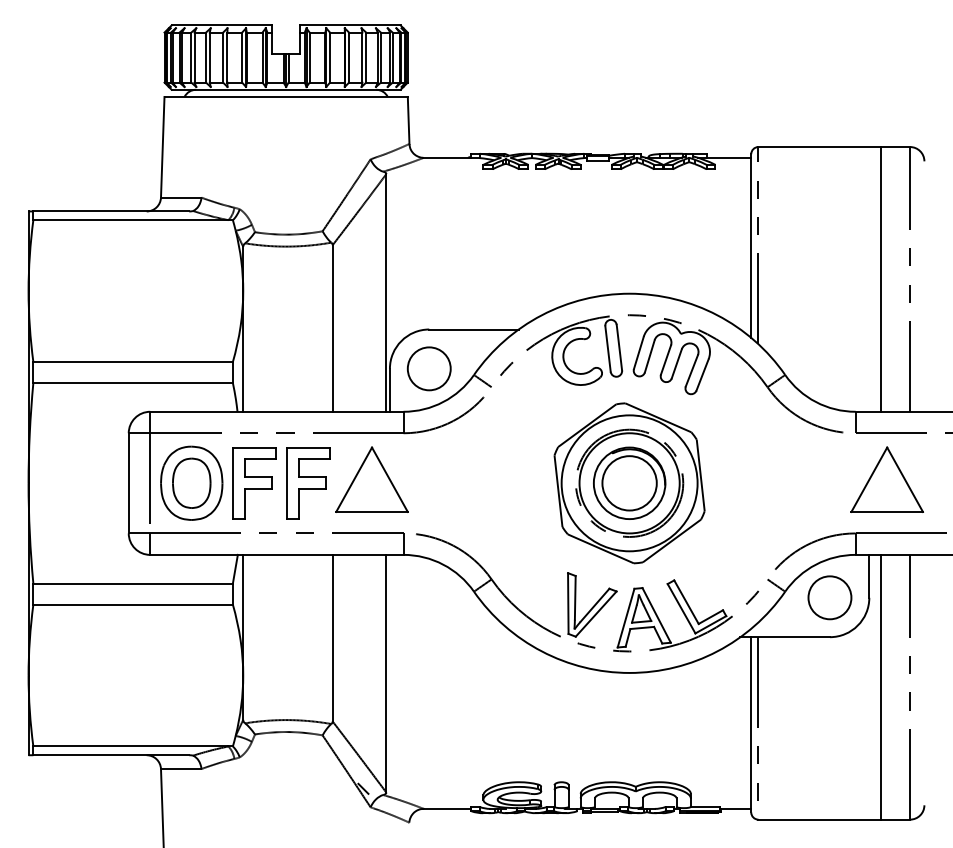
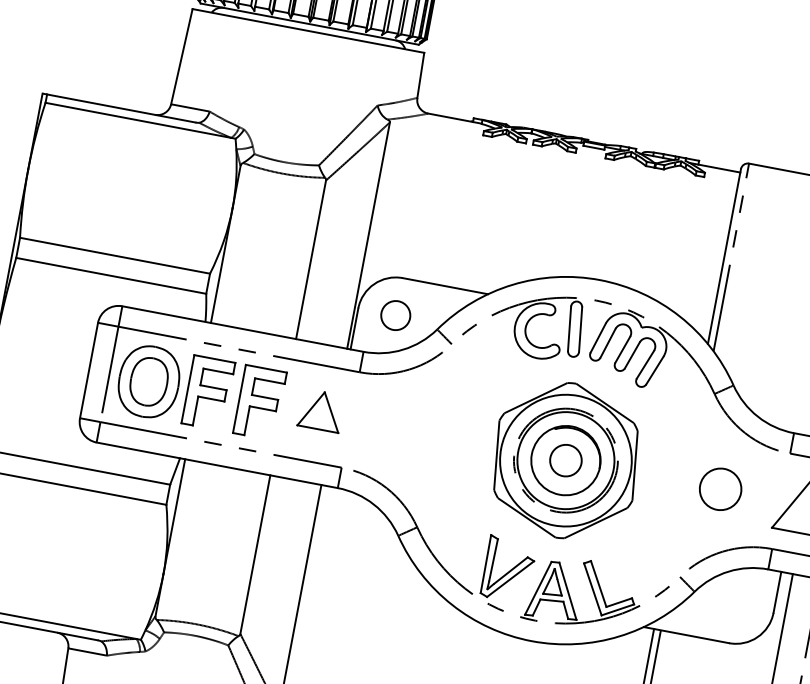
circle: (428, 368) -> (395, 315), size x0.7
part: (371, 479) -> (320, 410), size x0.6
circle: (629, 483) -> (565, 460), size x0.6
circle: (829, 597) -> (720, 488), moved

